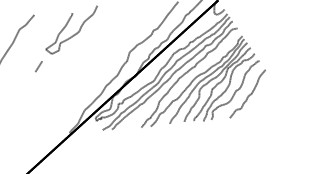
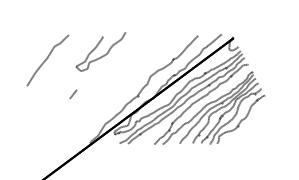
line: (39, 66) -> (73, 94), moved
curve: (248, 94) -> (252, 124), removed

